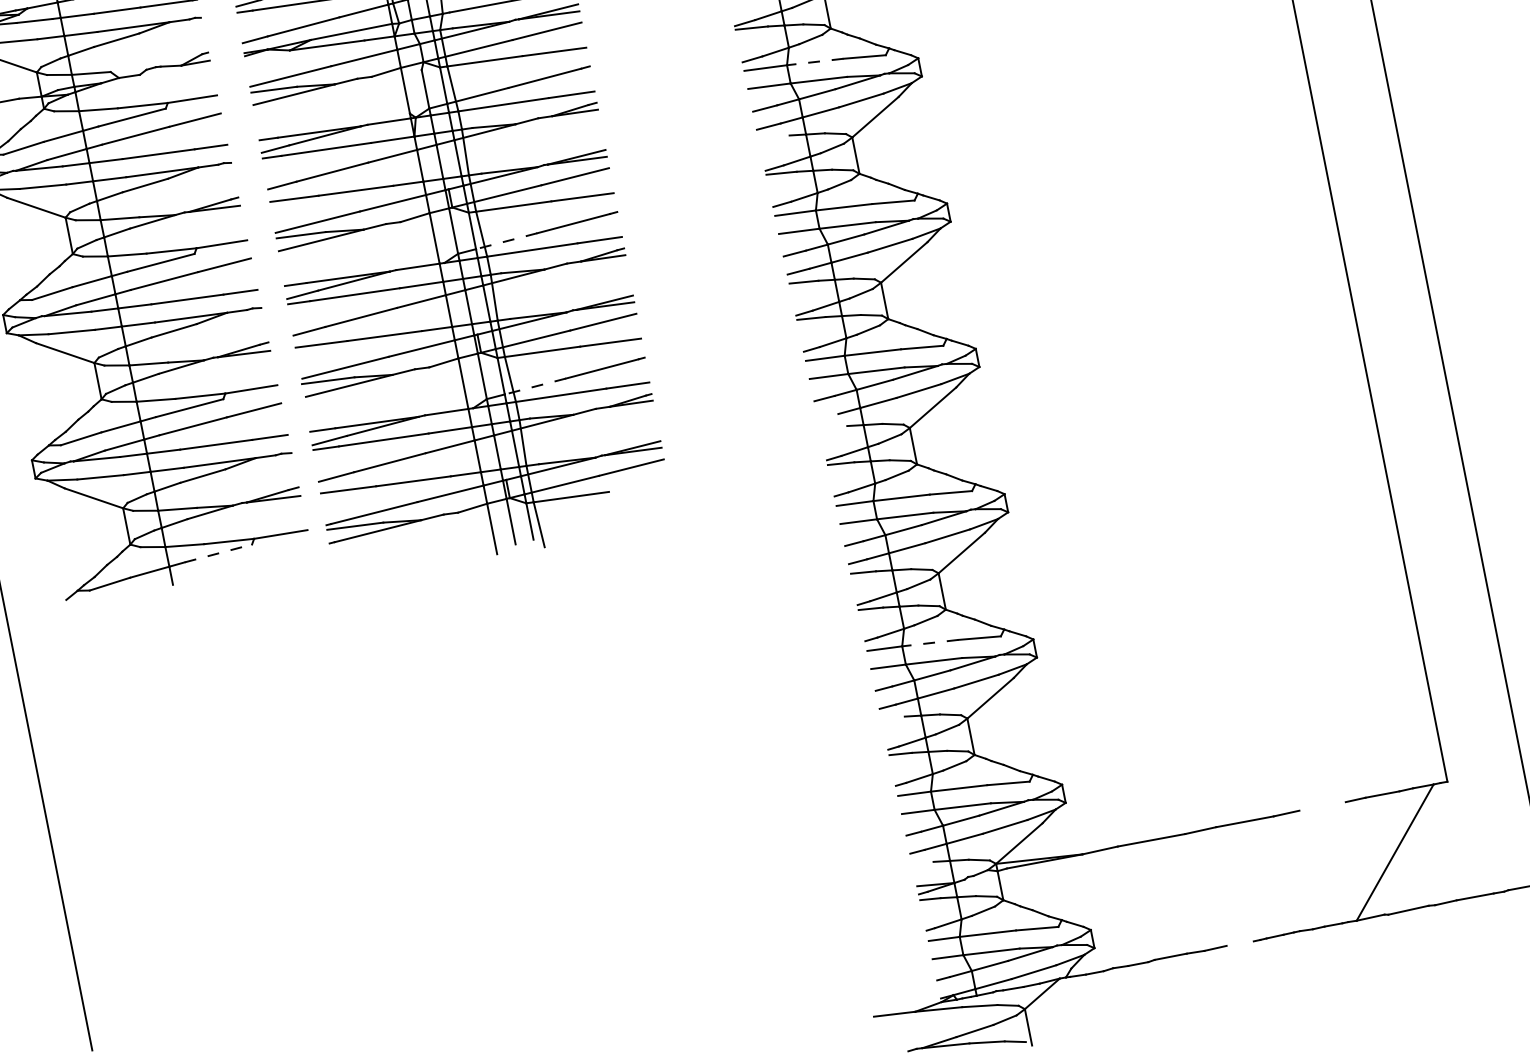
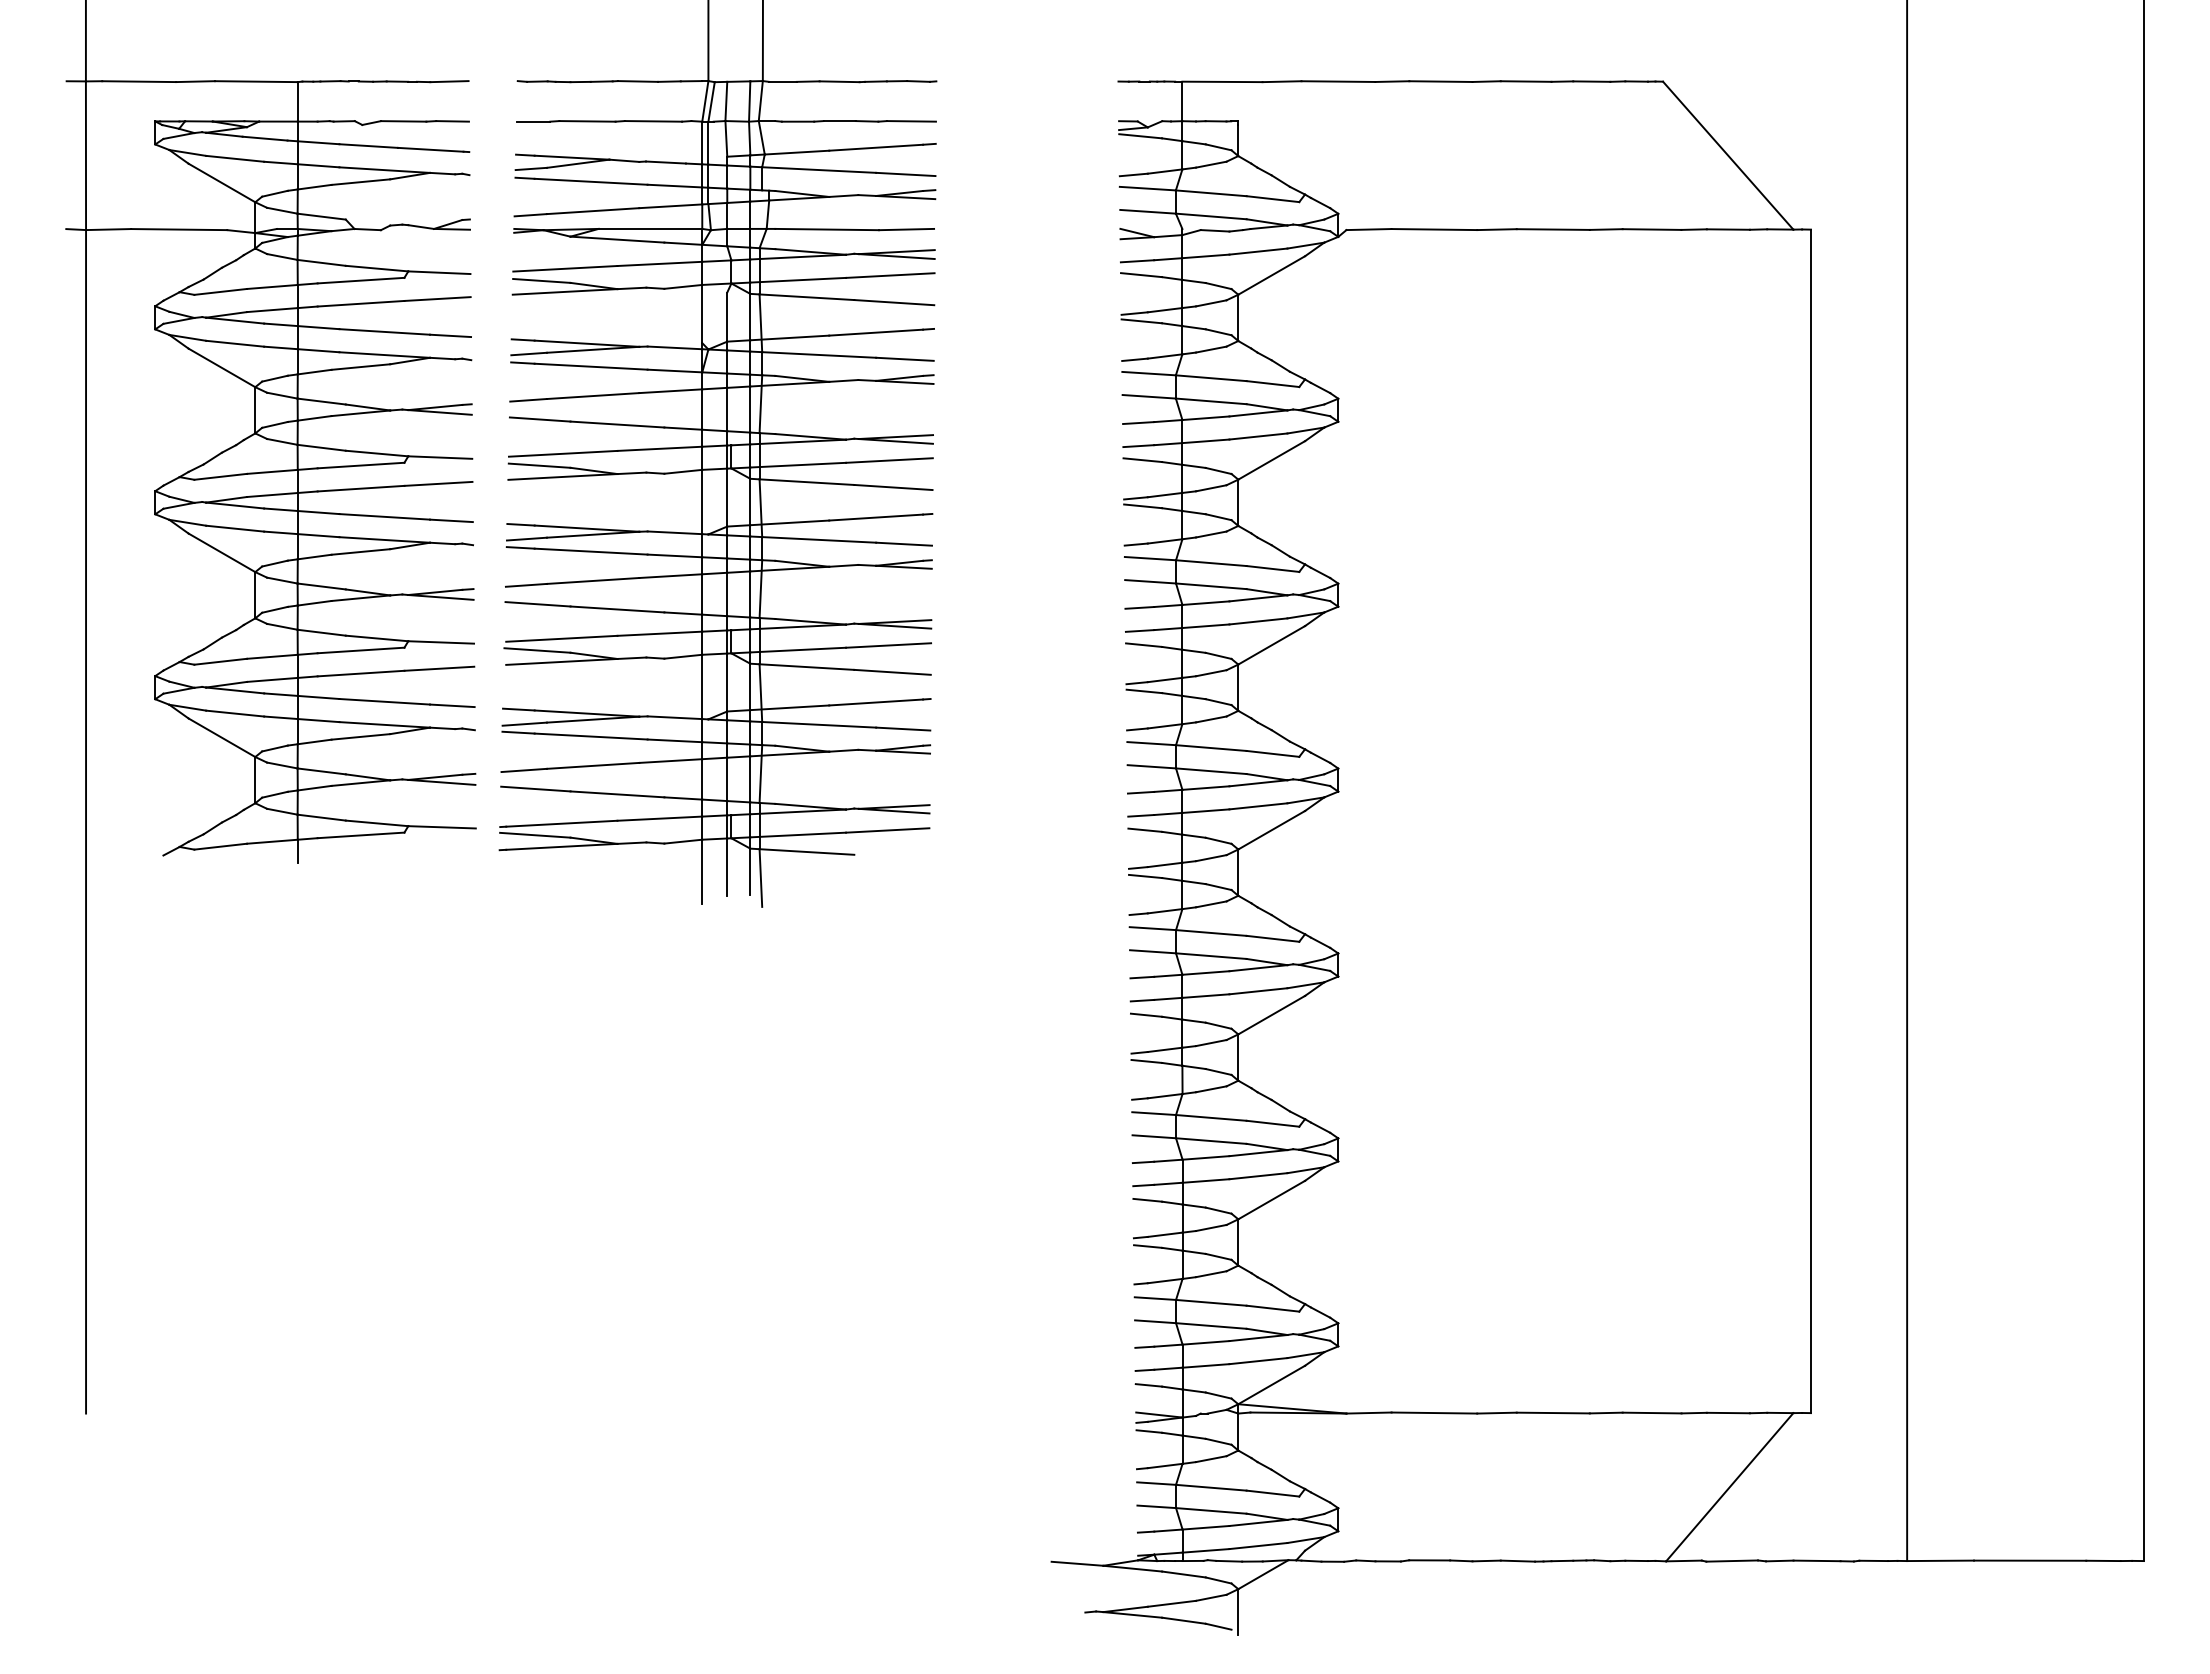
line: (814, 62) -> (1210, 378), dashed -> solid
line: (774, 137) -> (1142, 460), added
line: (506, 240) -> (789, 522), dashed -> solid
line: (535, 386) -> (789, 707), dashed -> solid
line: (828, 416) -> (1141, 815), added
line: (833, 426) -> (1145, 829), added
line: (218, 553) -> (361, 835), dashed -> solid
line: (929, 642) -> (1210, 1117), dashed -> solid
line: (892, 717) -> (1147, 1199), added
line: (1322, 806) -> (1651, 1412), added
line: (922, 863) -> (1148, 1385), added
line: (1239, 943) -> (1517, 1560), added

